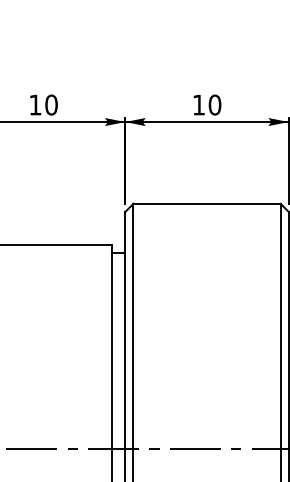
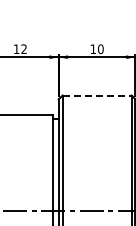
text: (52, 105) -> (24, 49), 10 -> 12
line: (207, 203) -> (97, 95), solid -> dashed

